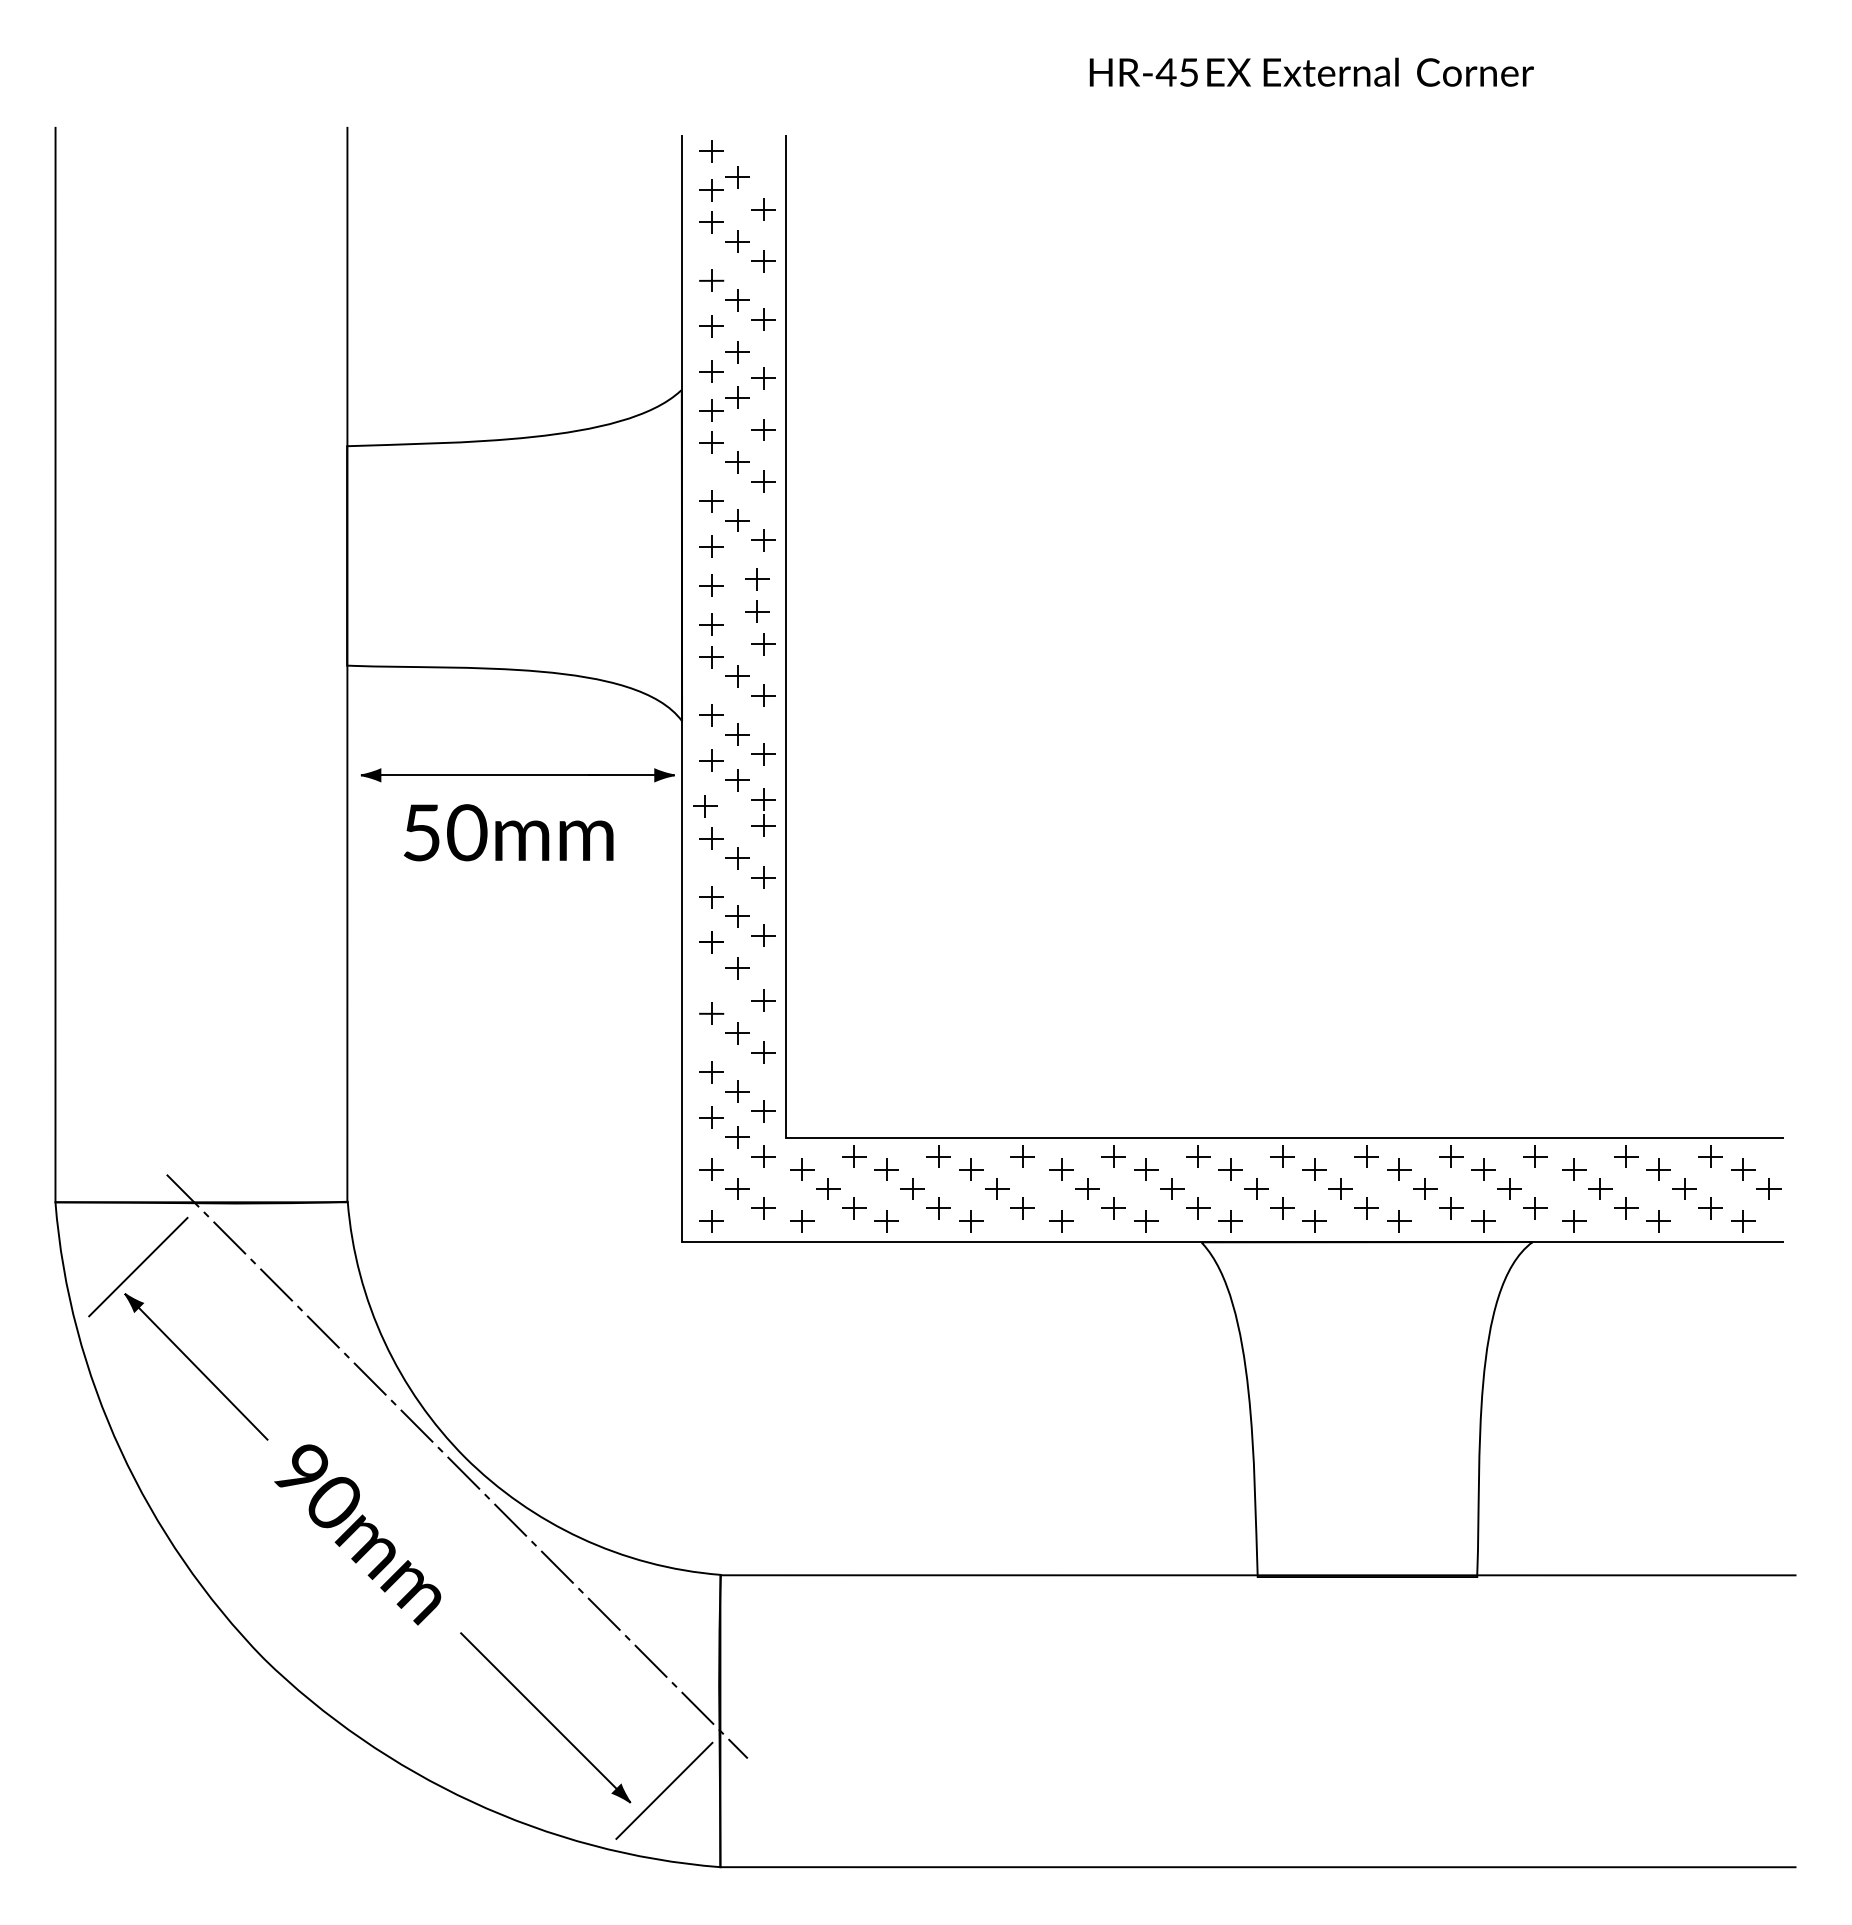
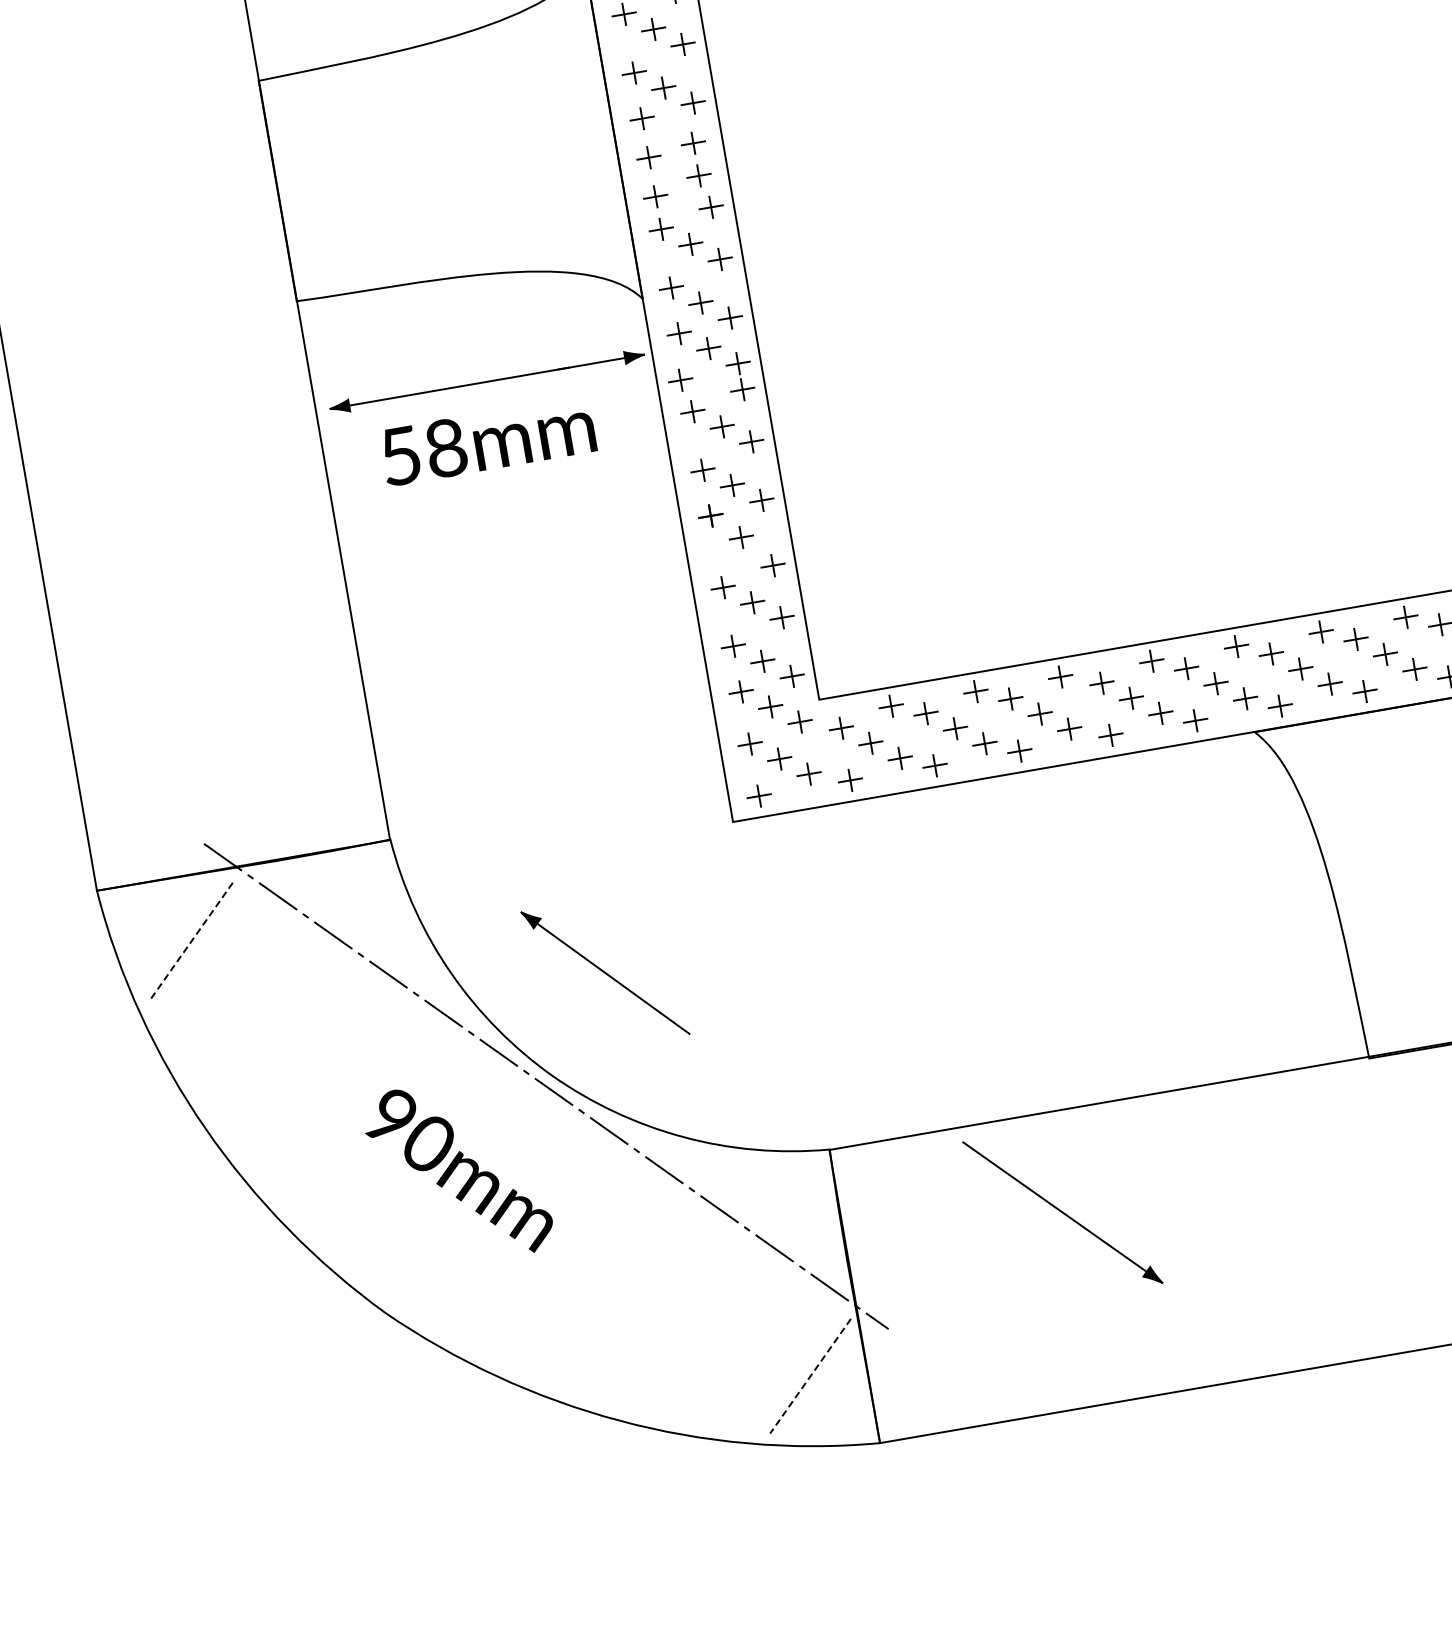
text: (467, 832) -> (446, 447), 50mm -> 58mm
line: (137, 1267) -> (190, 942), solid -> dashed
part: (196, 1366) -> (605, 972), moved
part: (545, 1717) -> (1062, 1212), moved
line: (664, 1790) -> (810, 1375), solid -> dashed

